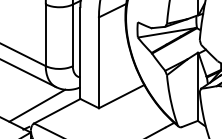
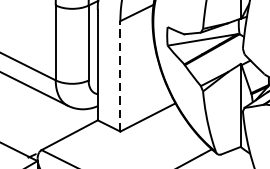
line: (98, 62) -> (119, 75), solid -> dashed
line: (37, 105) -> (45, 128), removed

